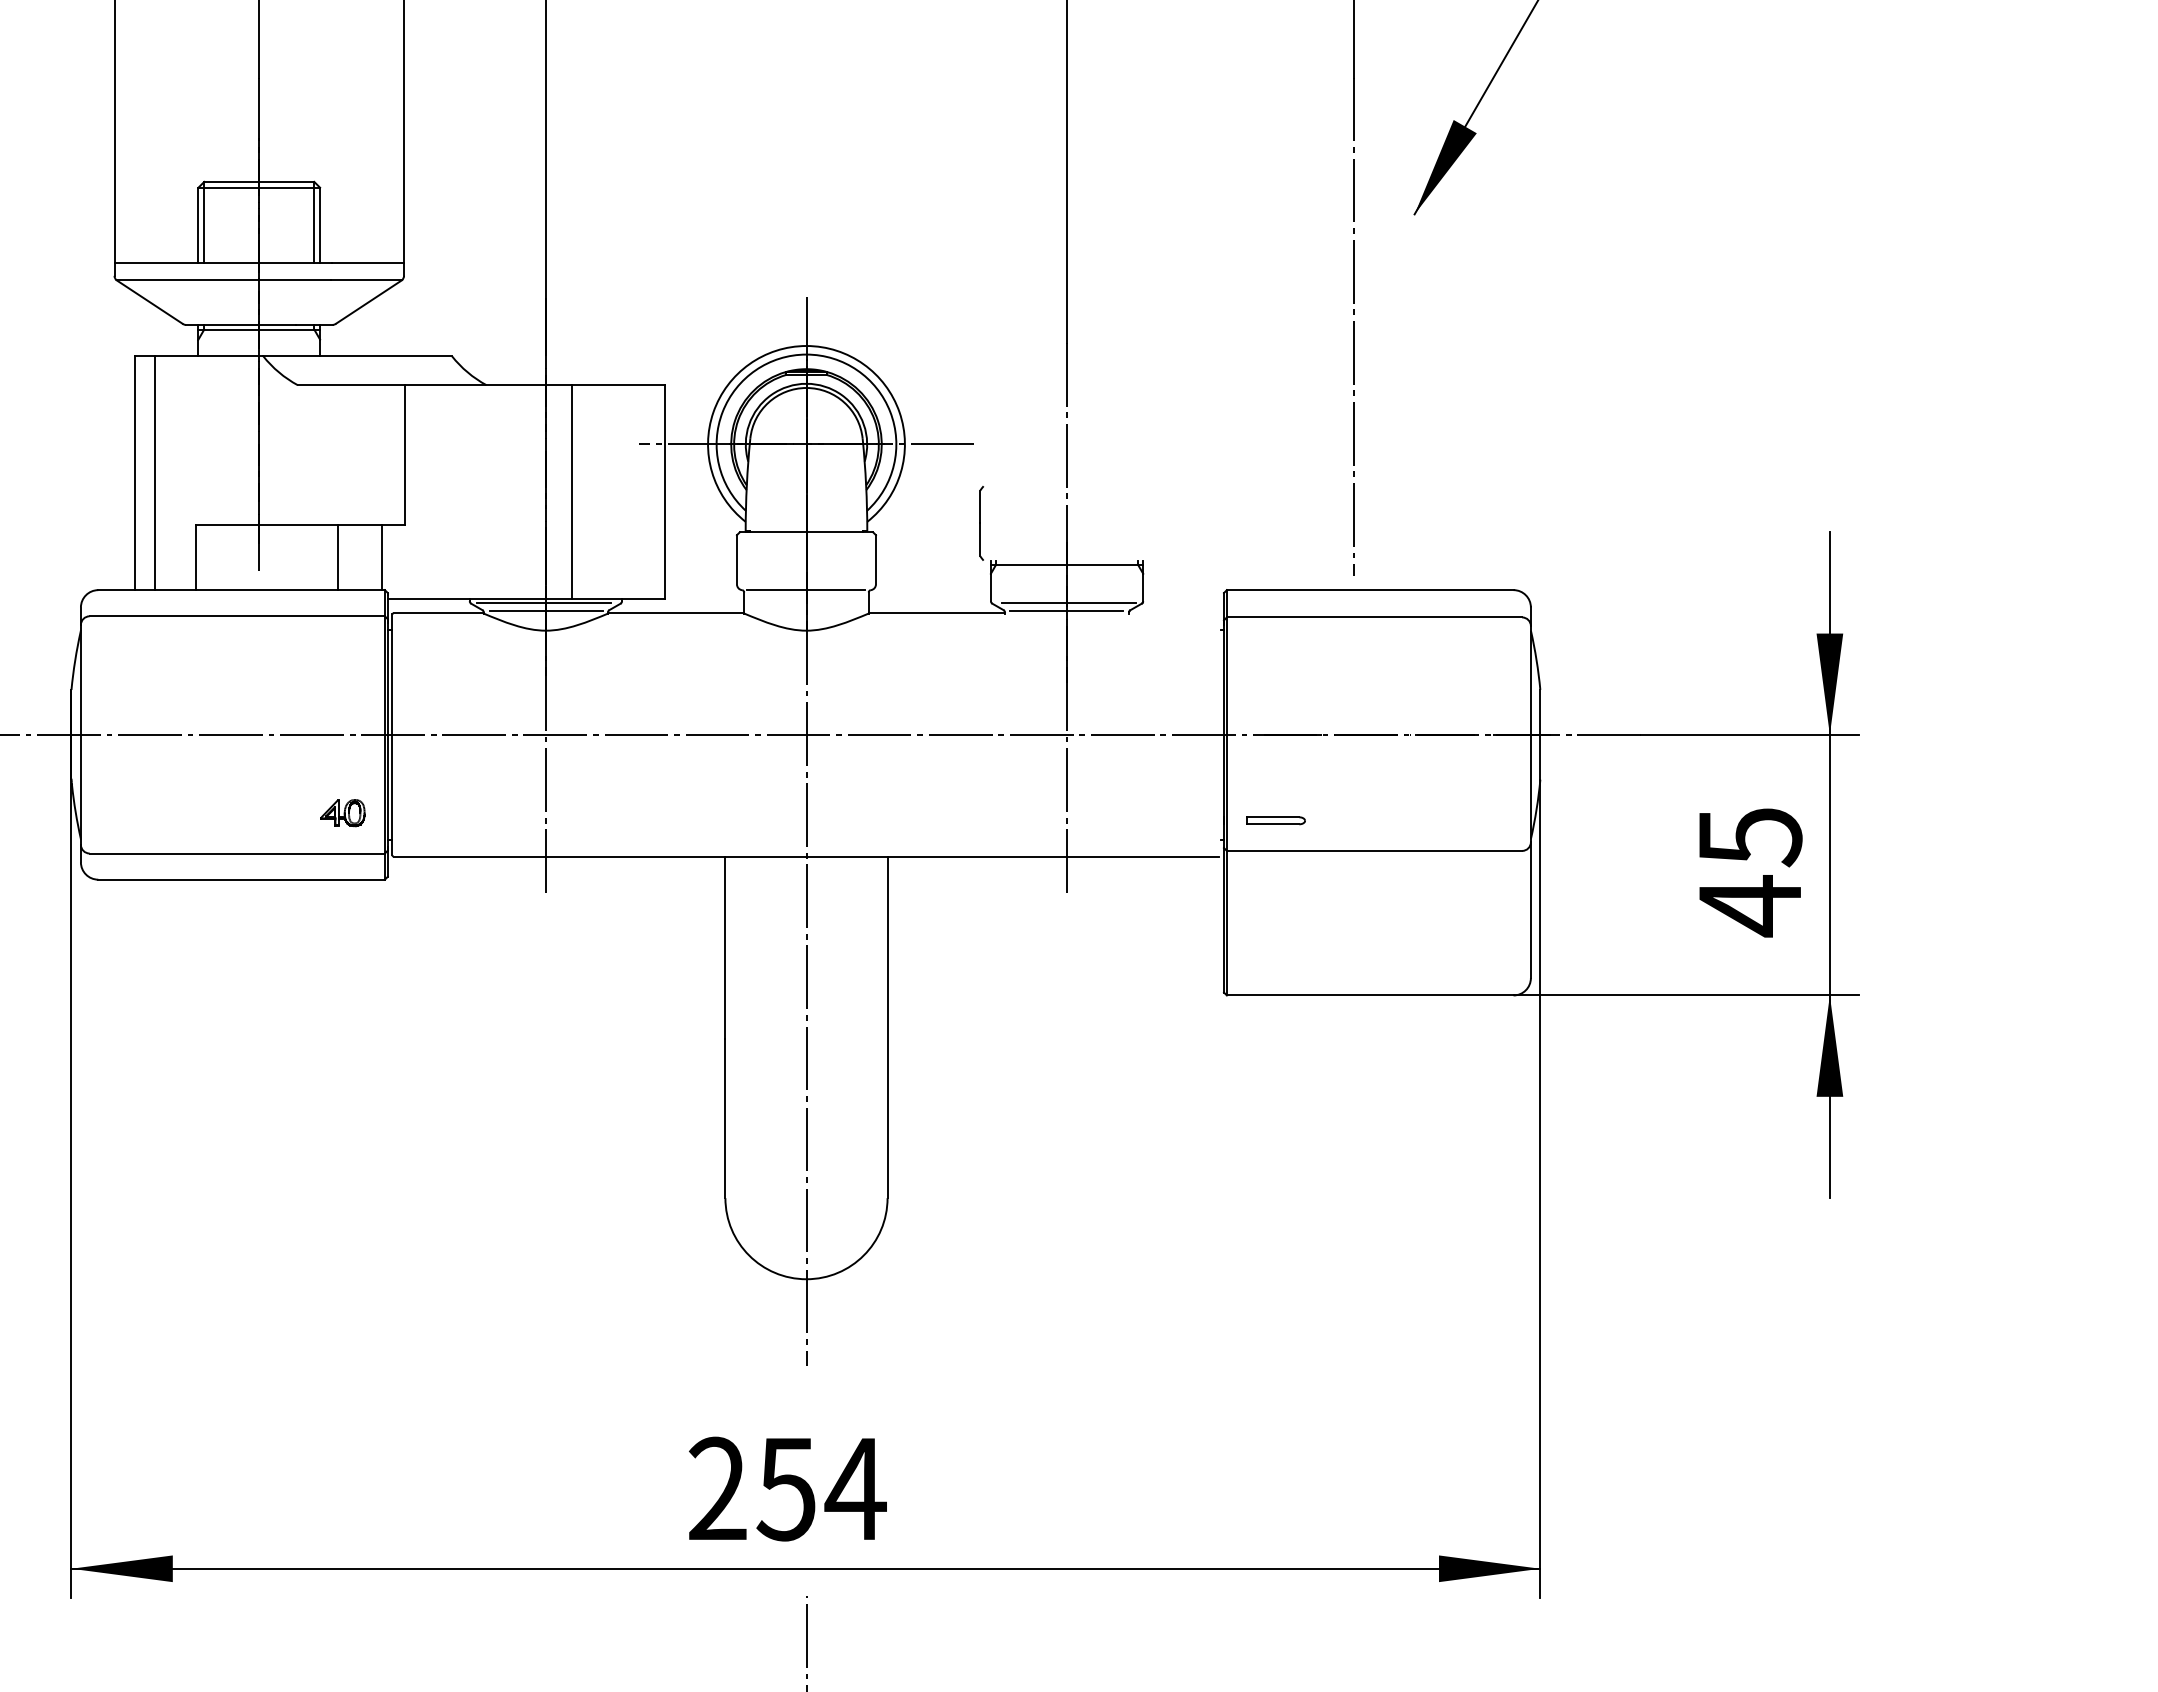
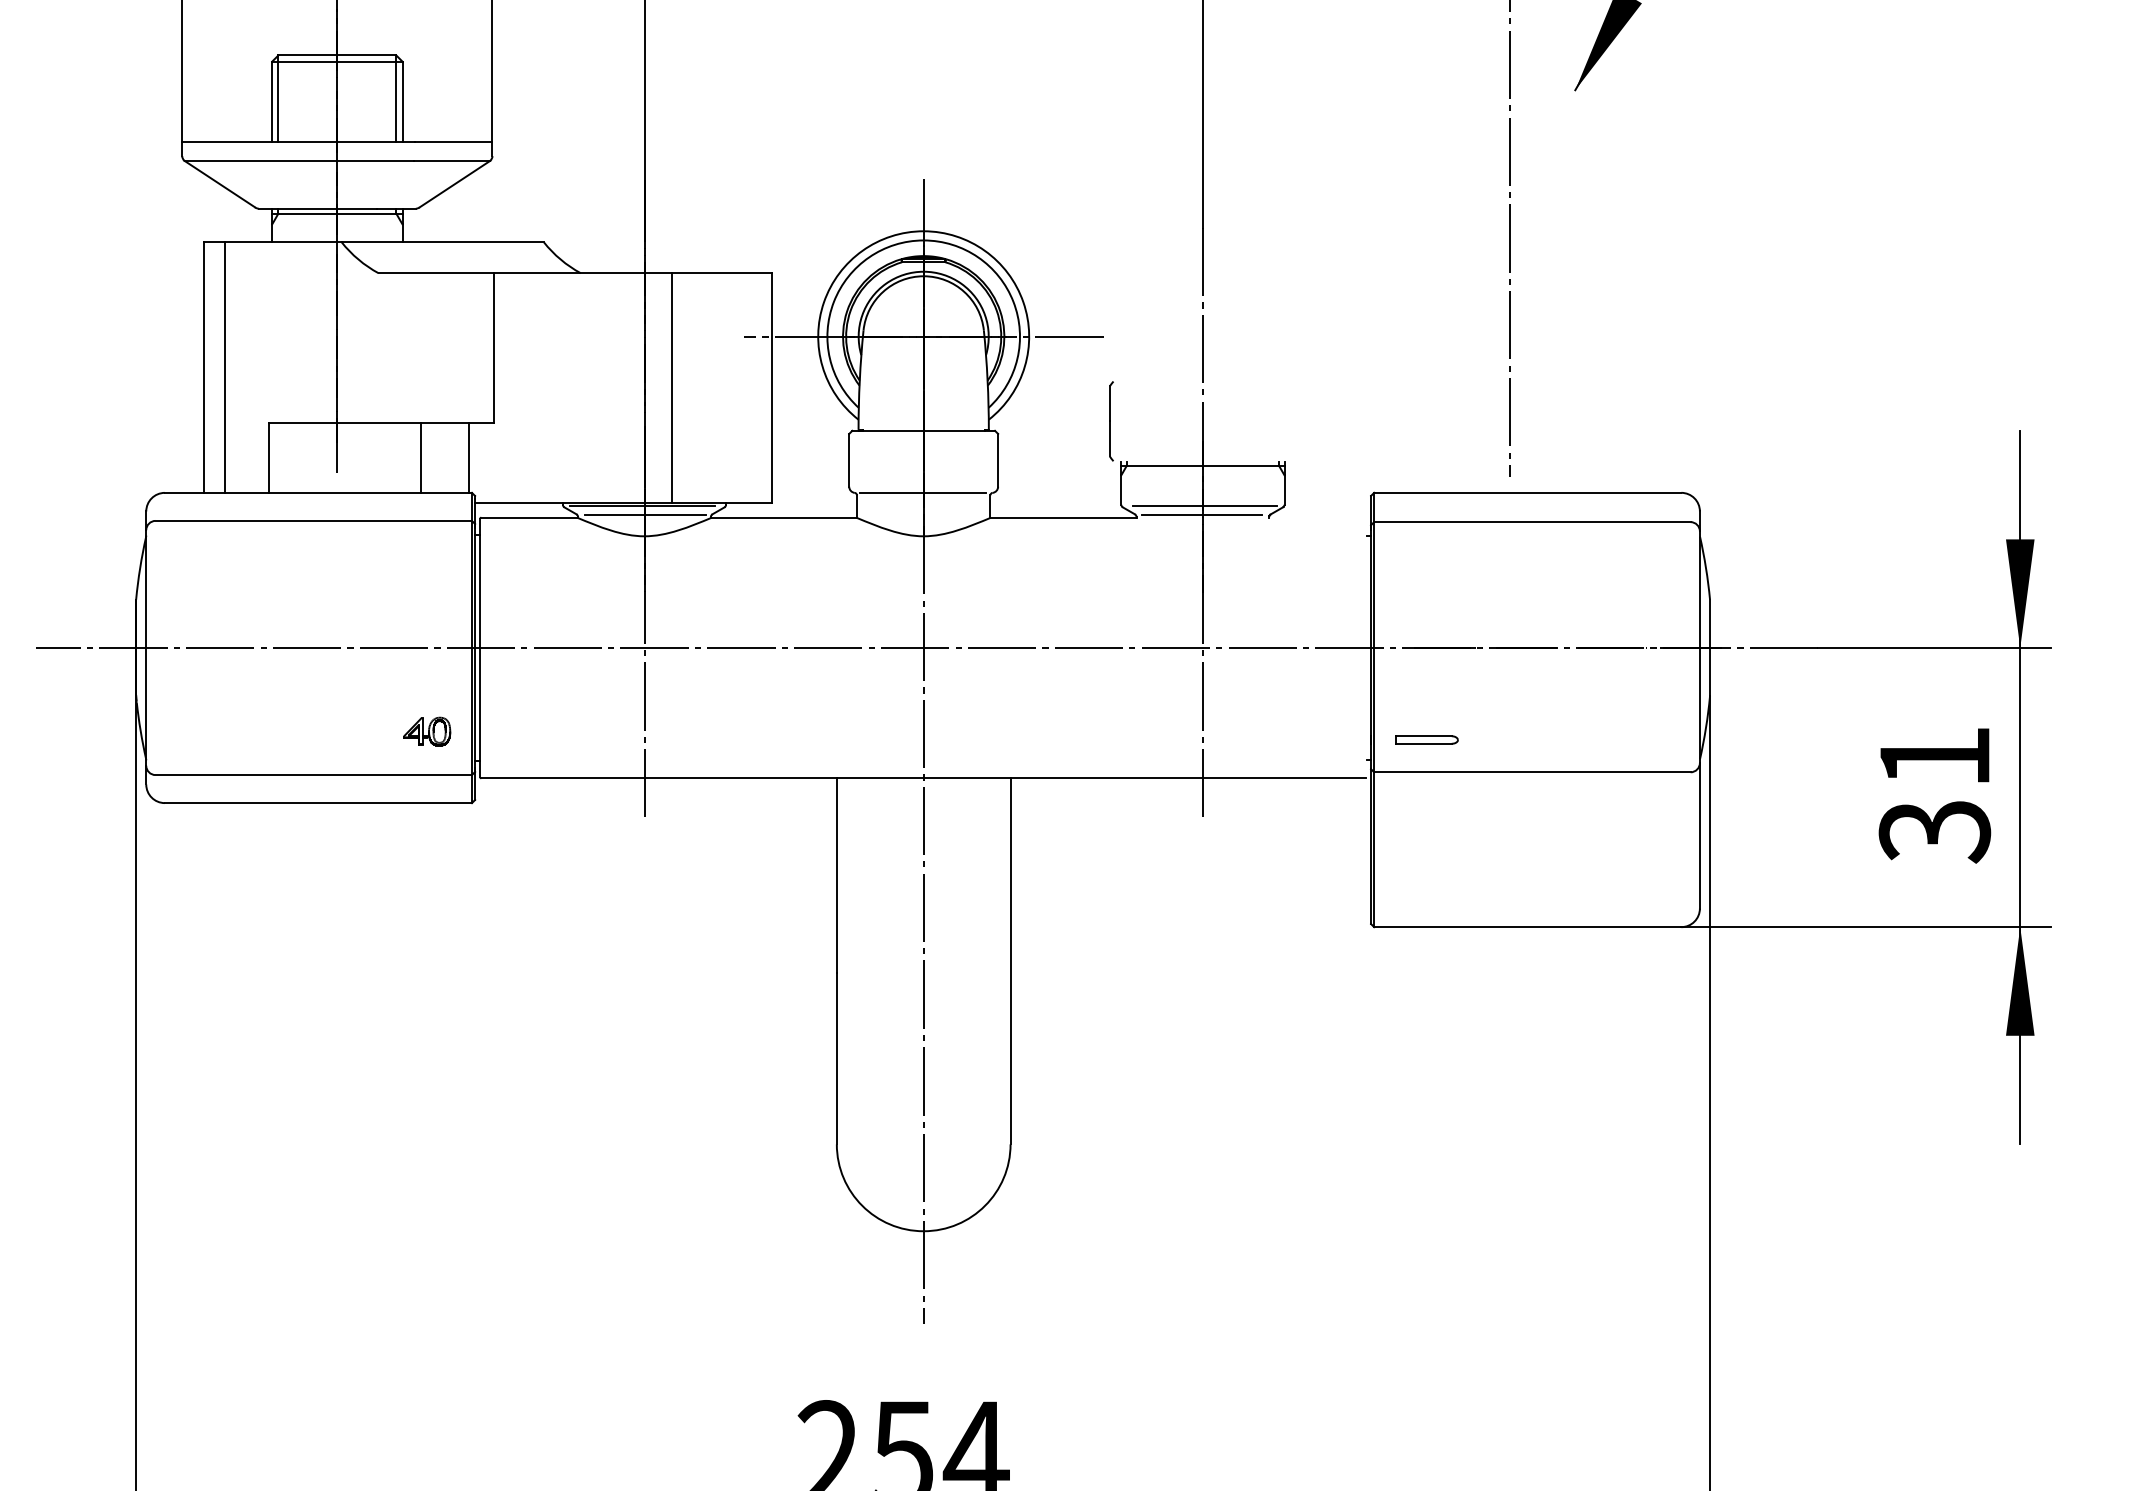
text: (1749, 872) -> (1934, 795), 45 -> 31

